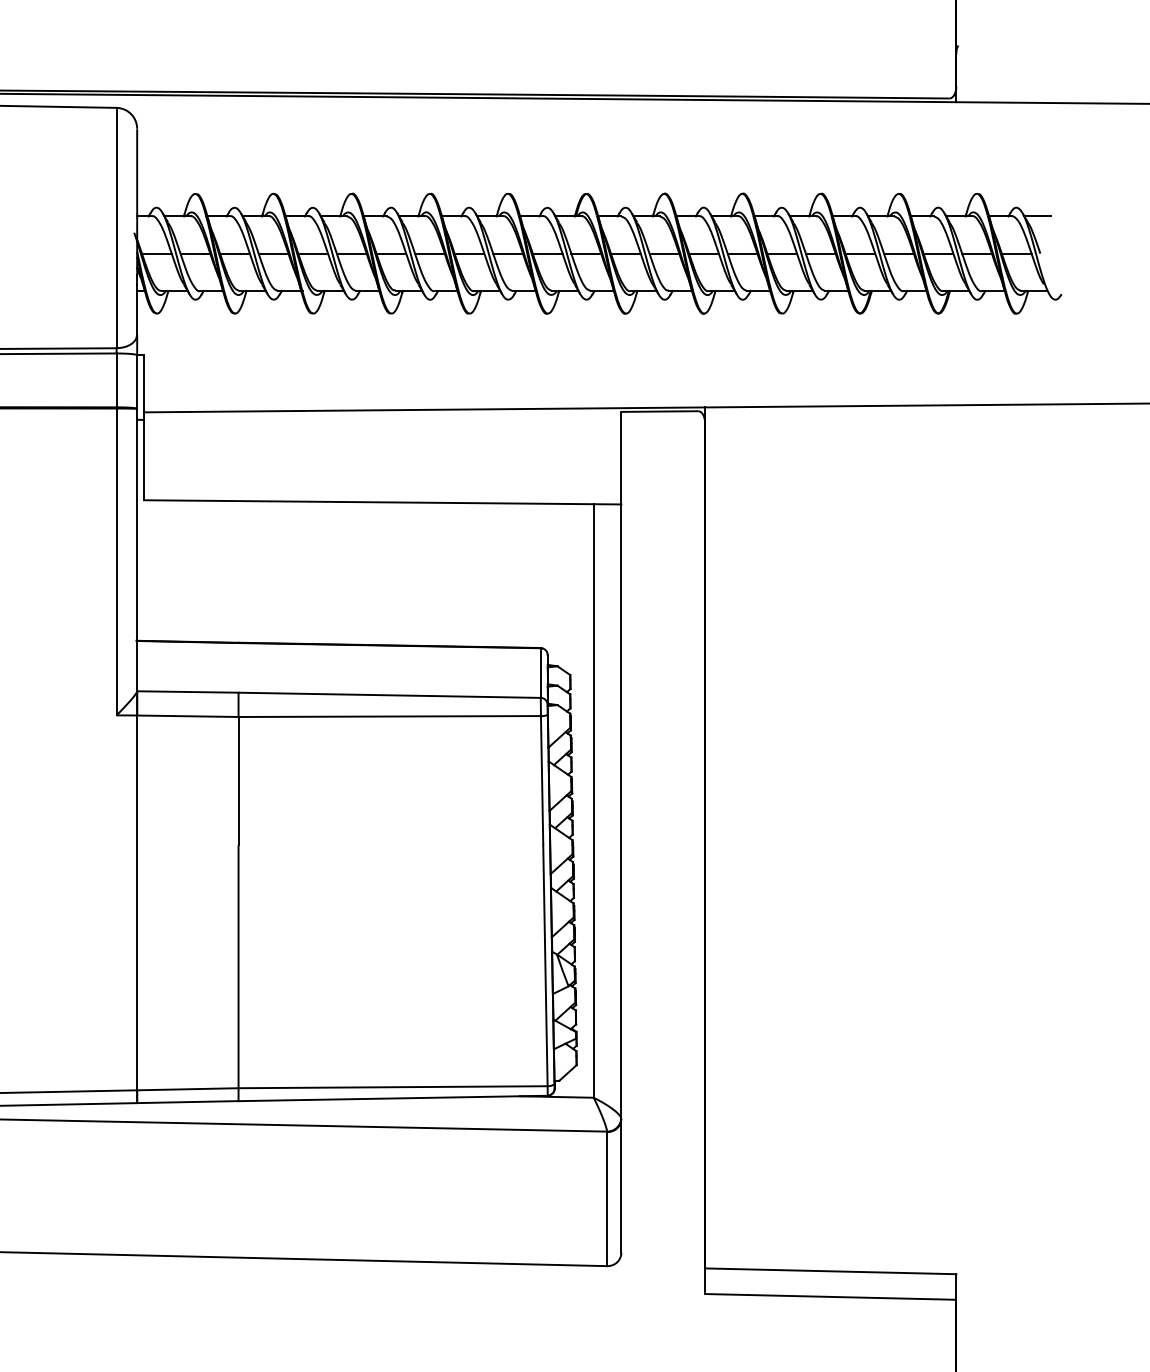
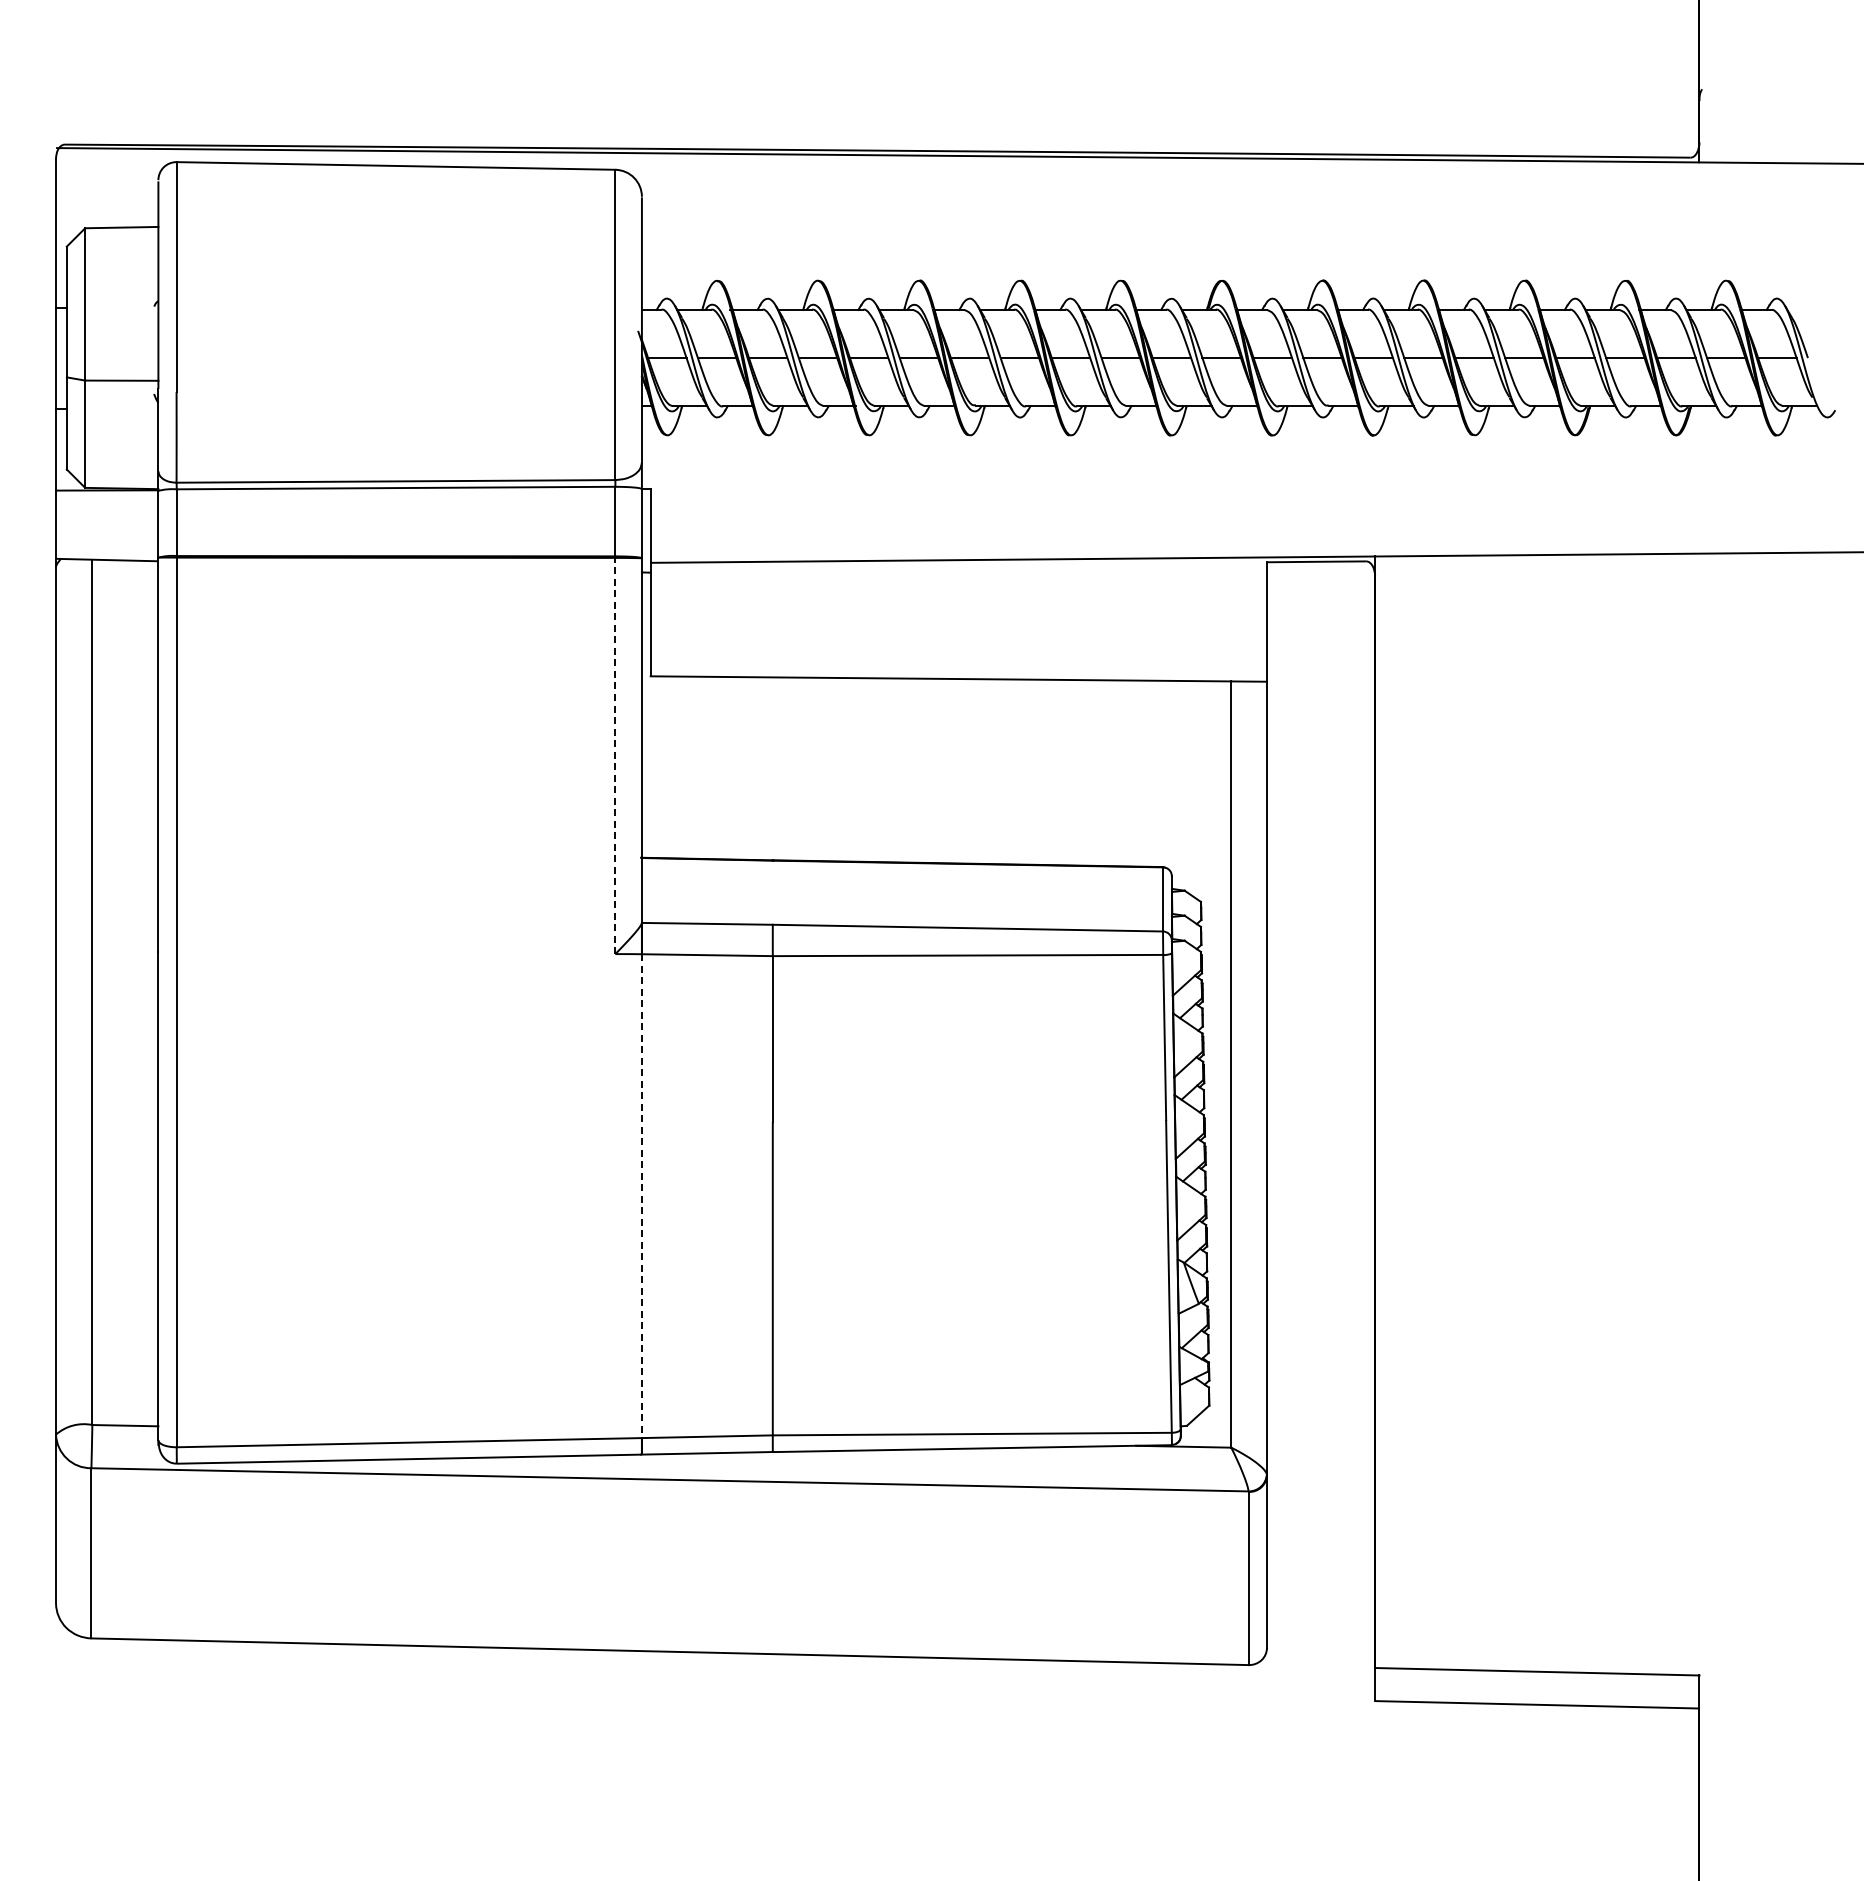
line: (1037, 216) -> (1804, 309), removed
line: (116, 561) -> (615, 755), solid -> dashed
line: (136, 903) -> (641, 1196), solid -> dashed

